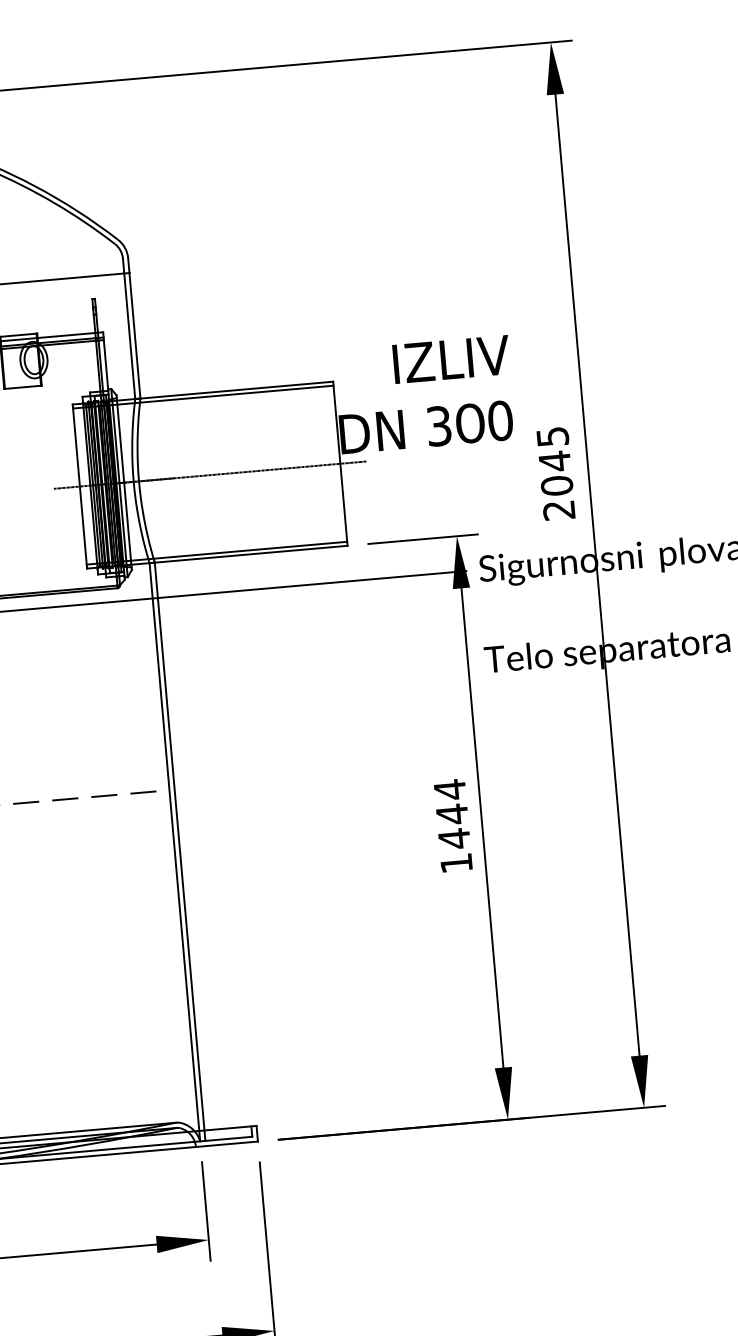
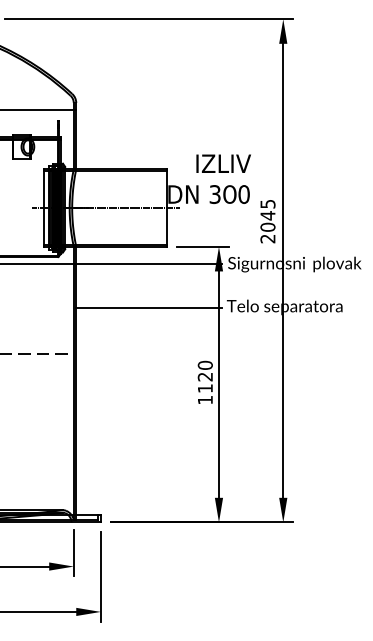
line: (318, 677) -> (148, 307), added
text: (450, 813) -> (204, 376), 1444 -> 1120

